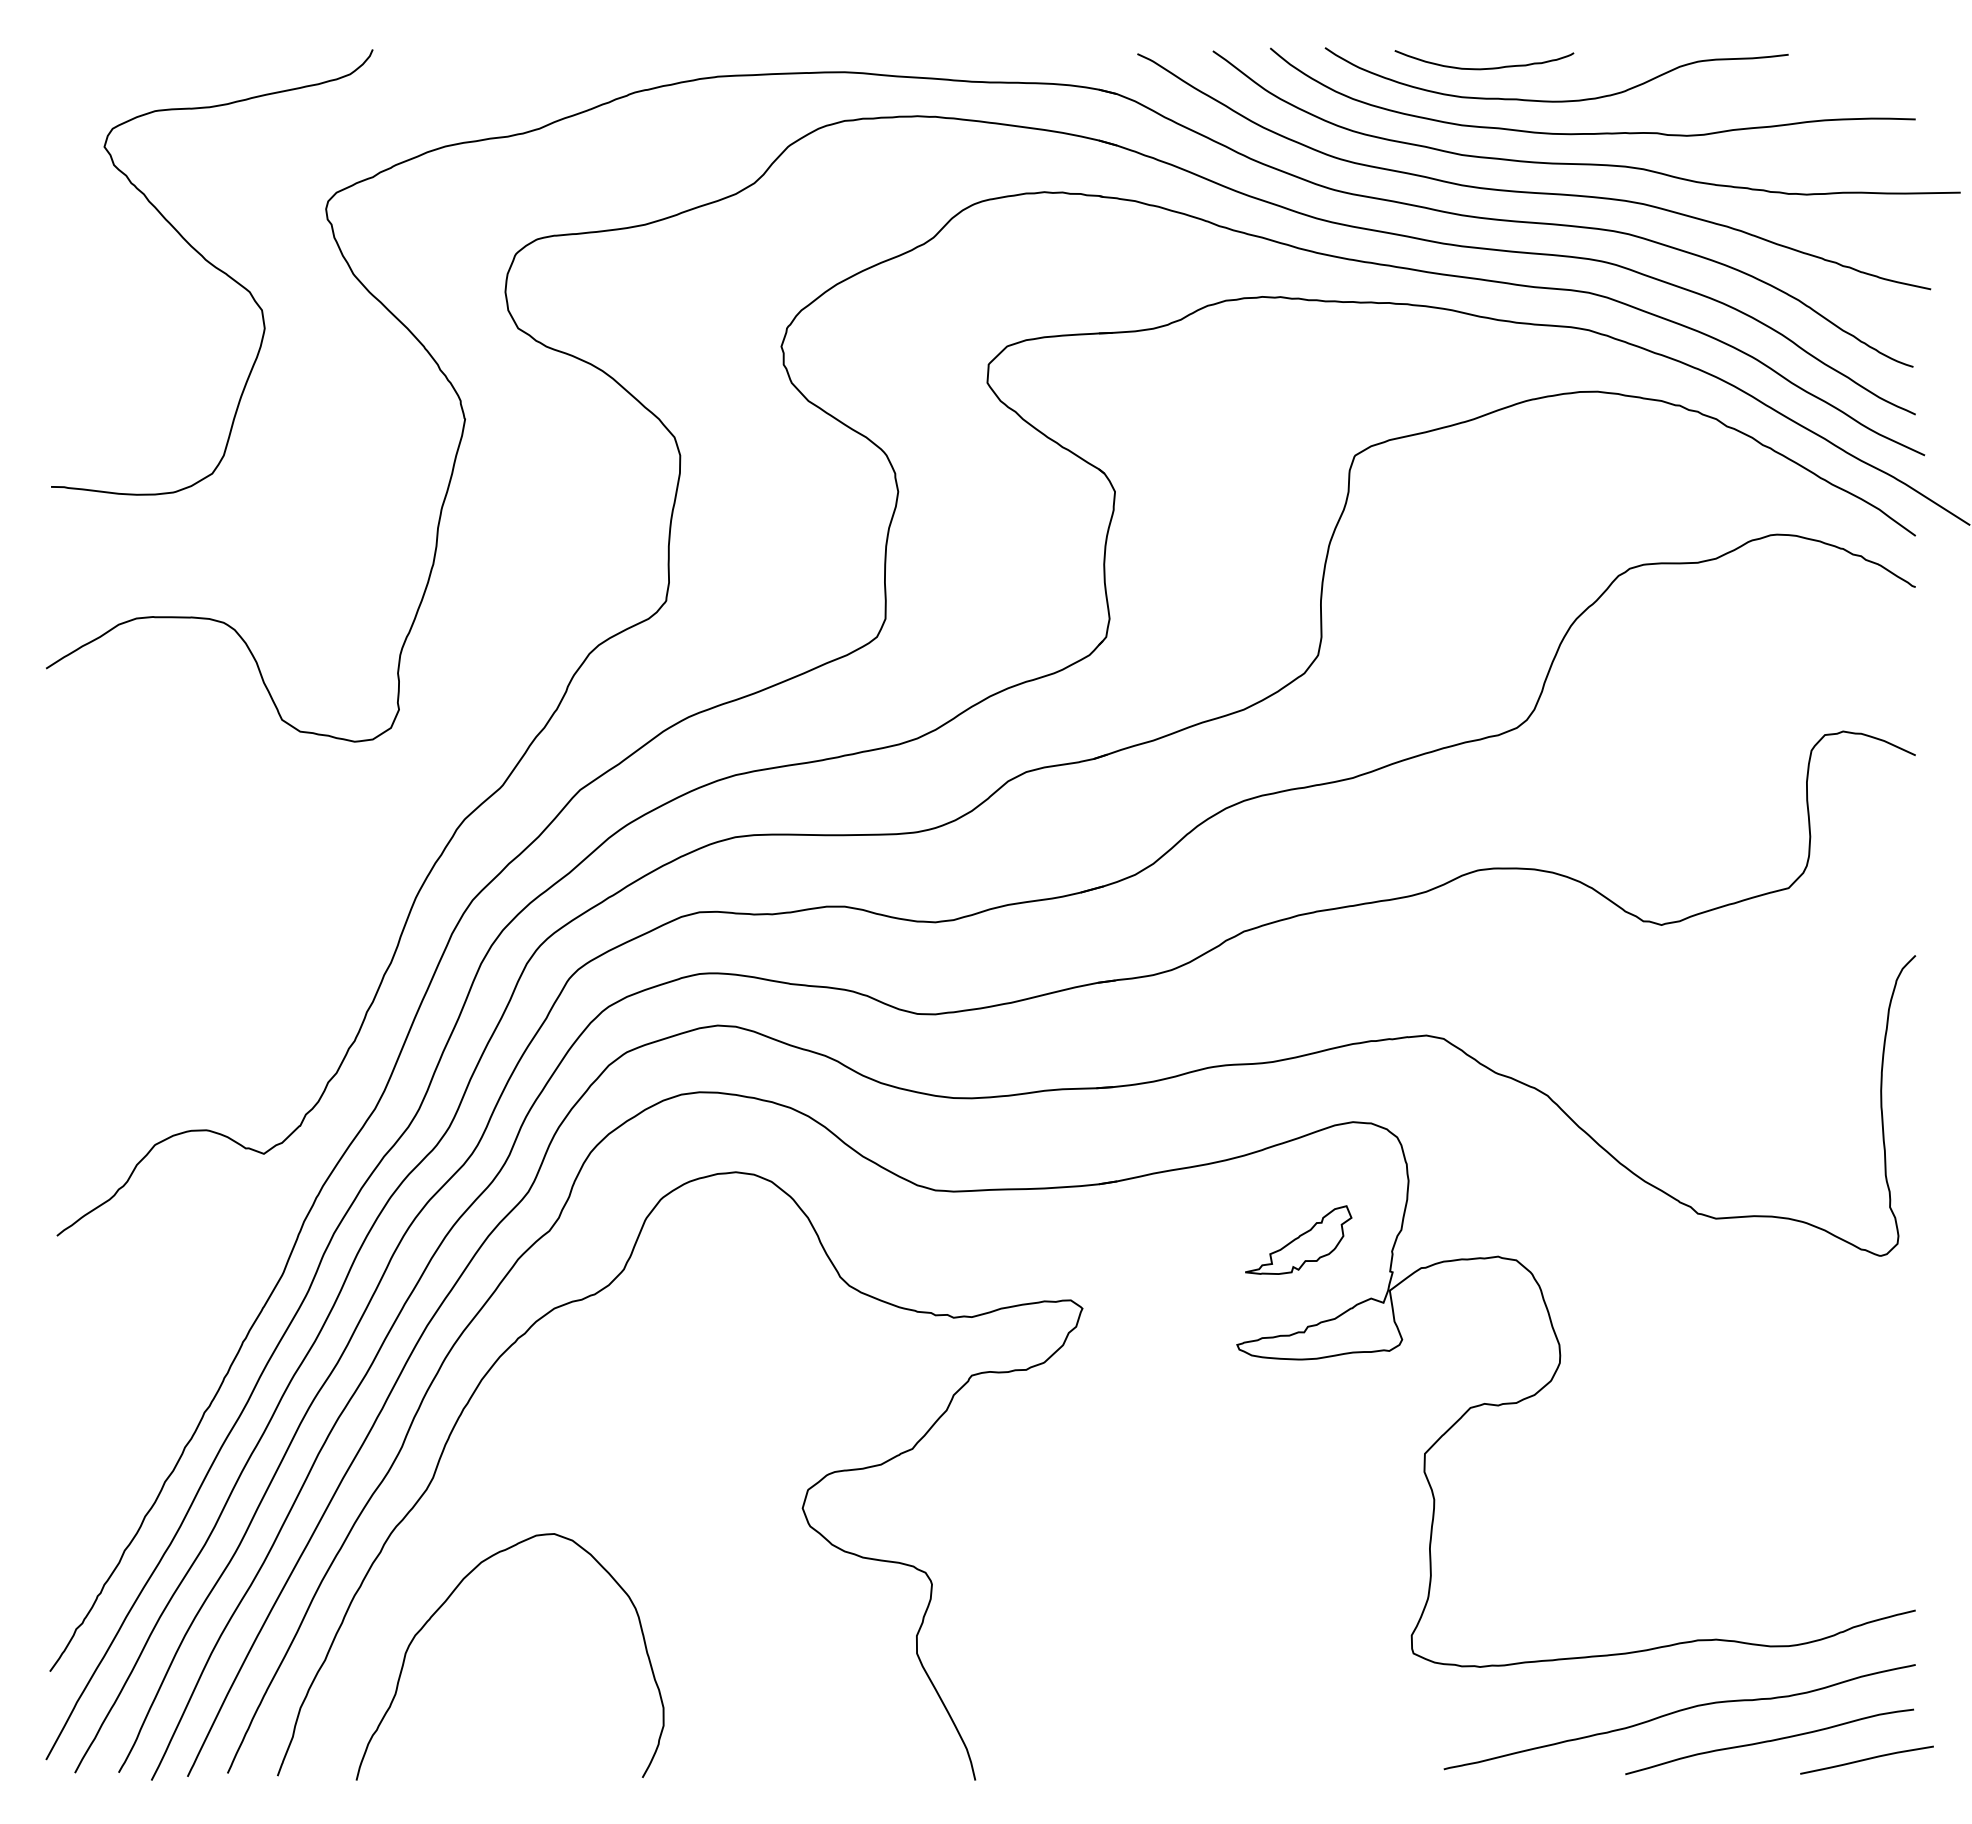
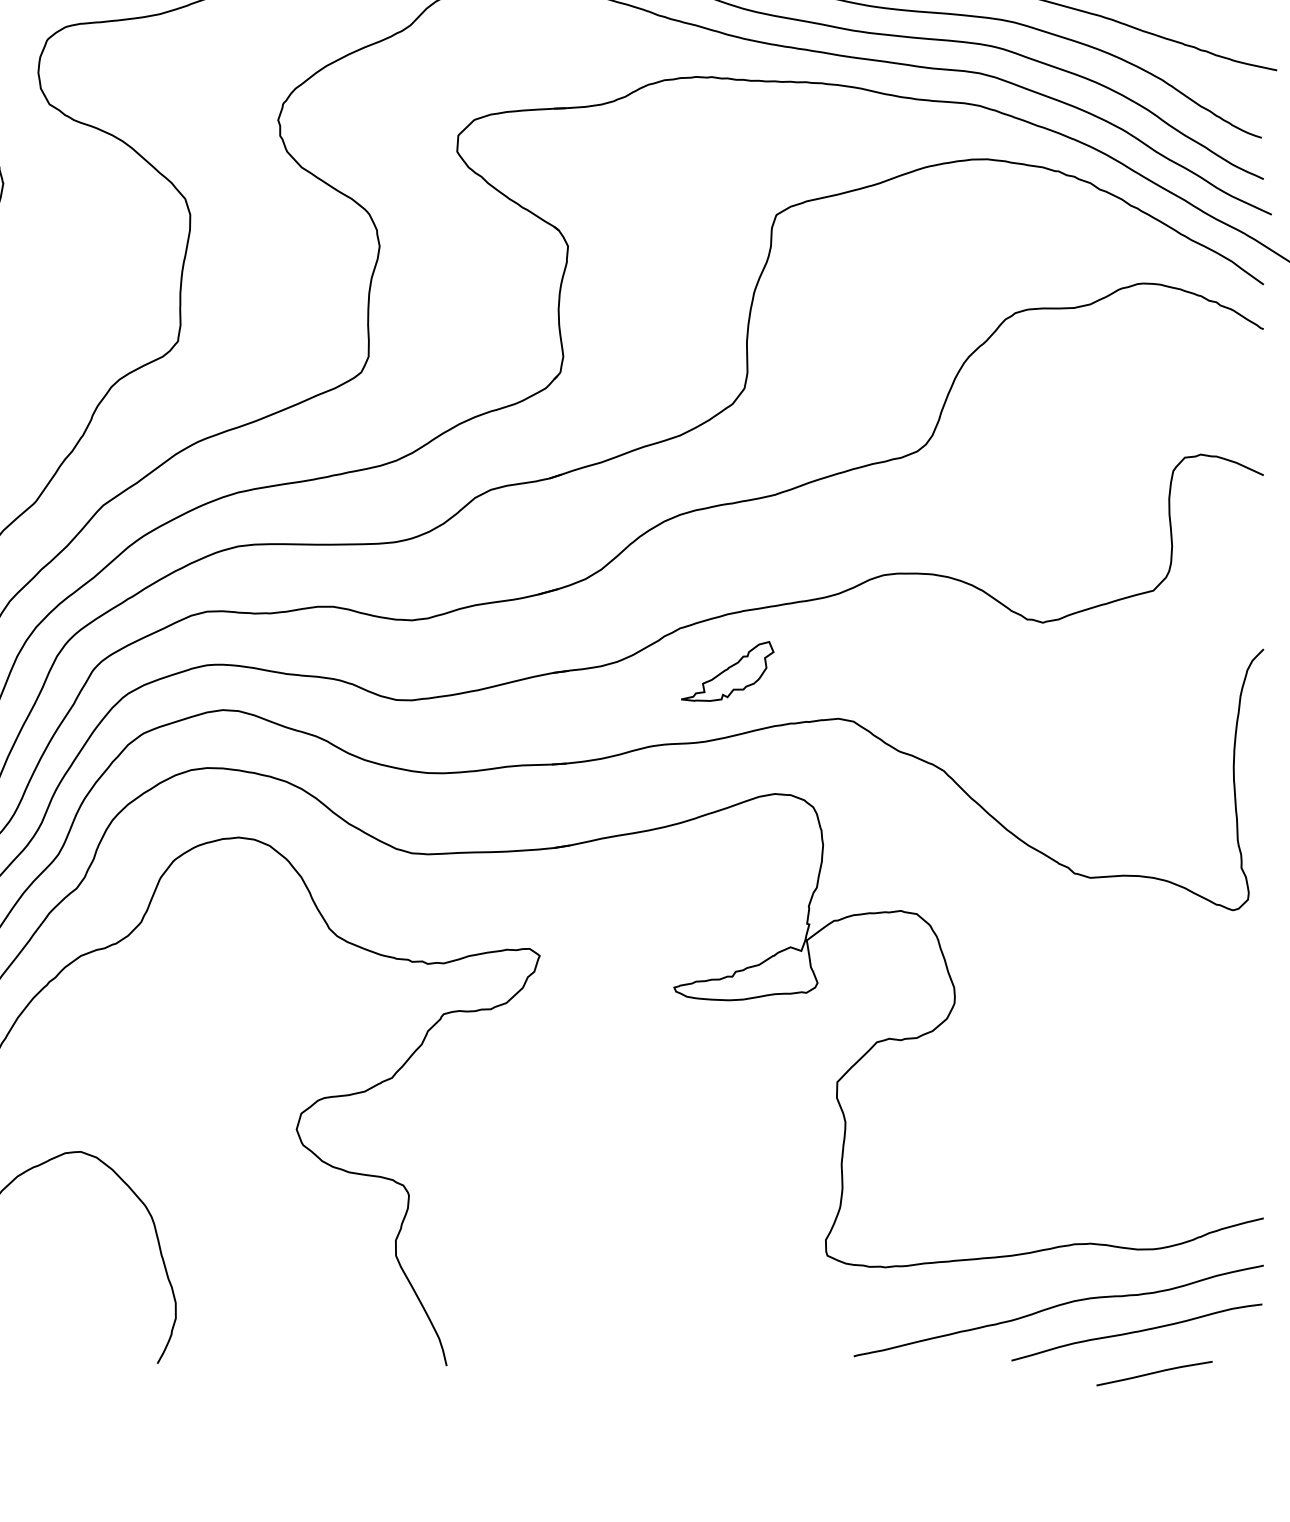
part: (1298, 1239) -> (727, 670), moved
curve: (1866, 1759) -> (1154, 1373), moved

